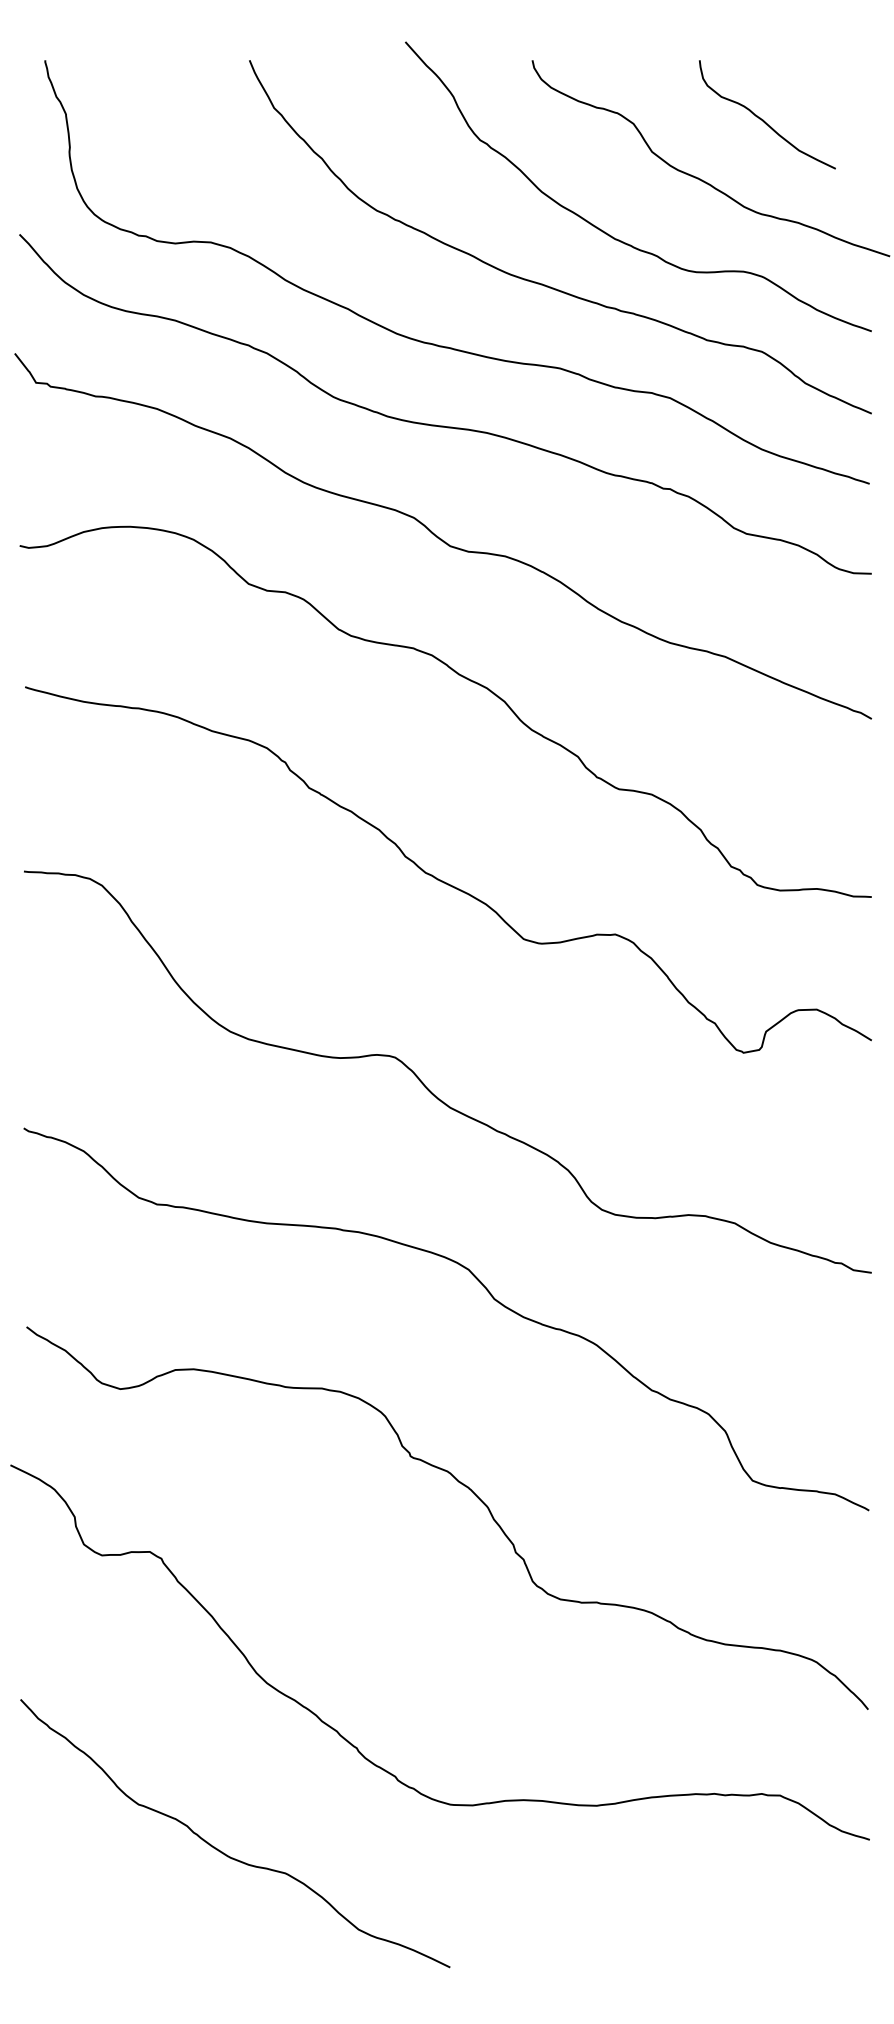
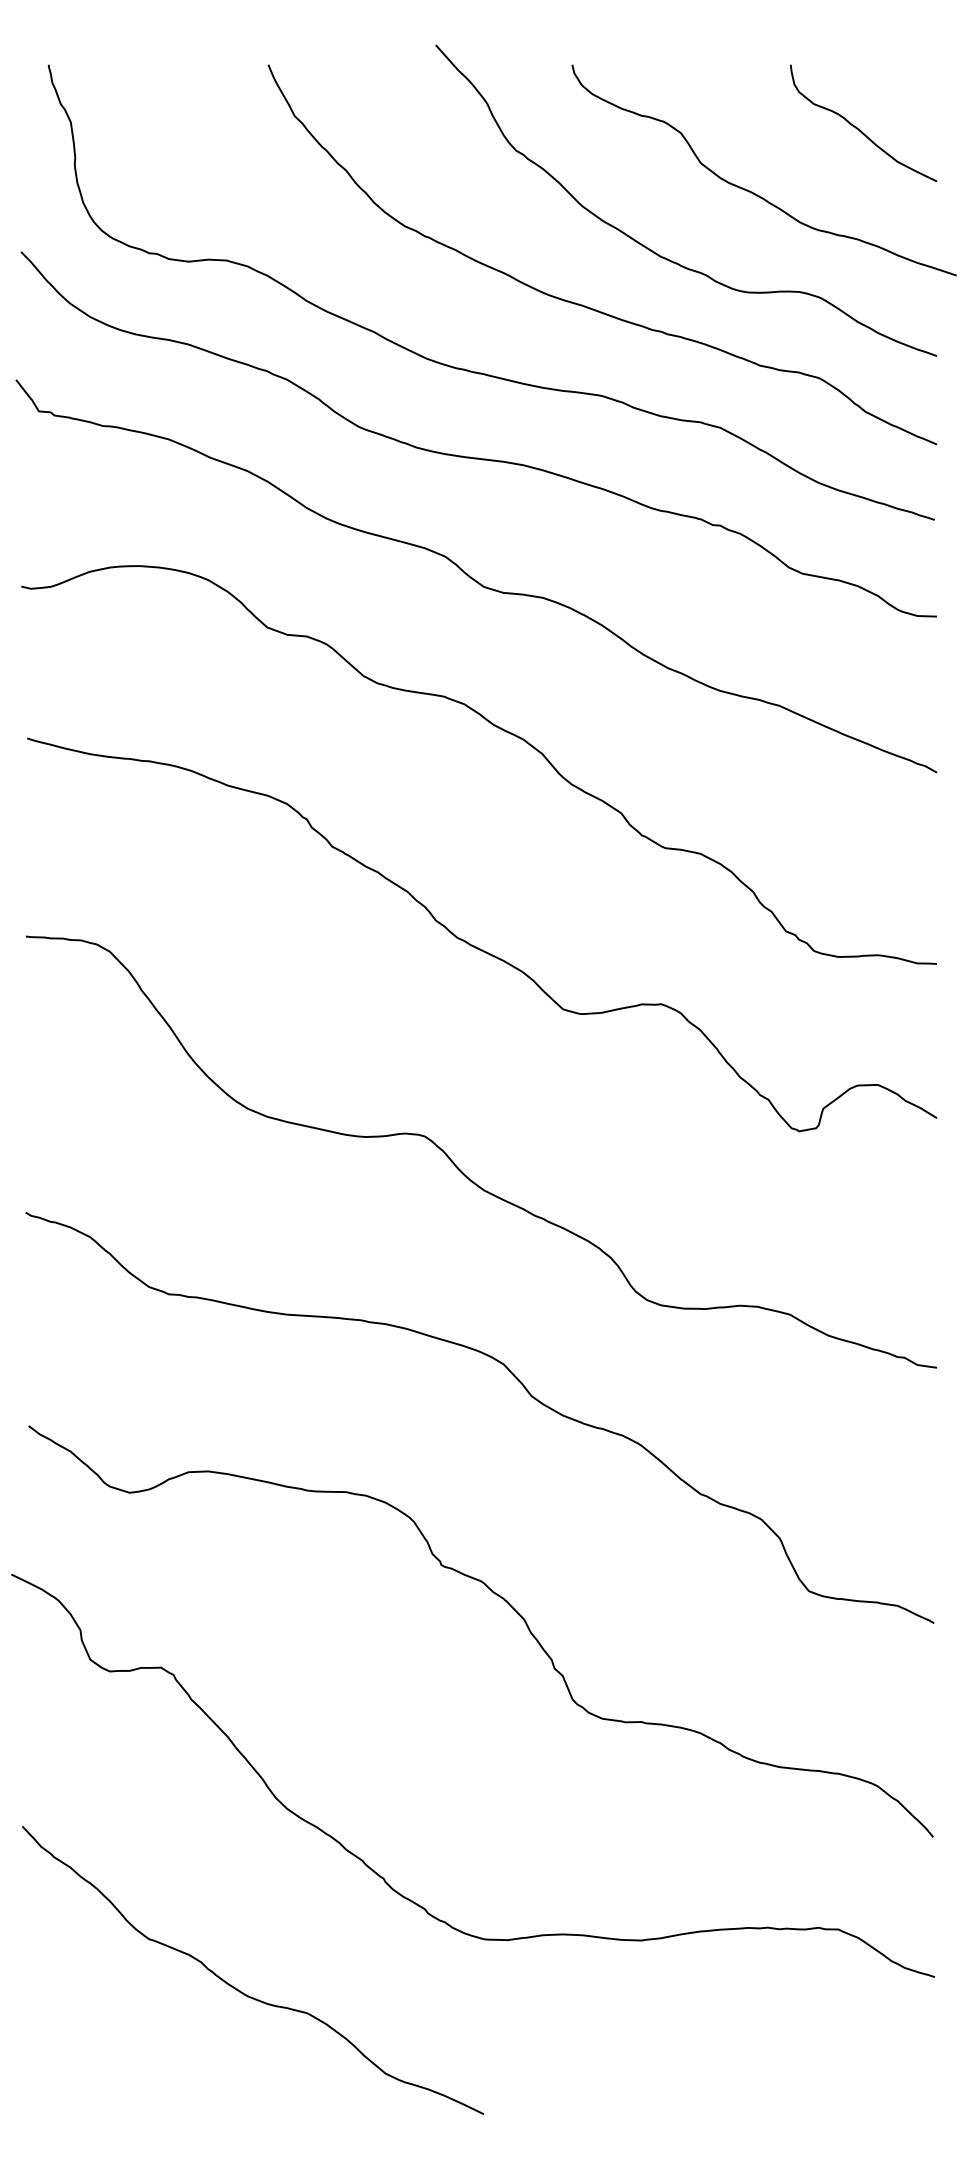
curve: (763, 119) -> (859, 128), moved

